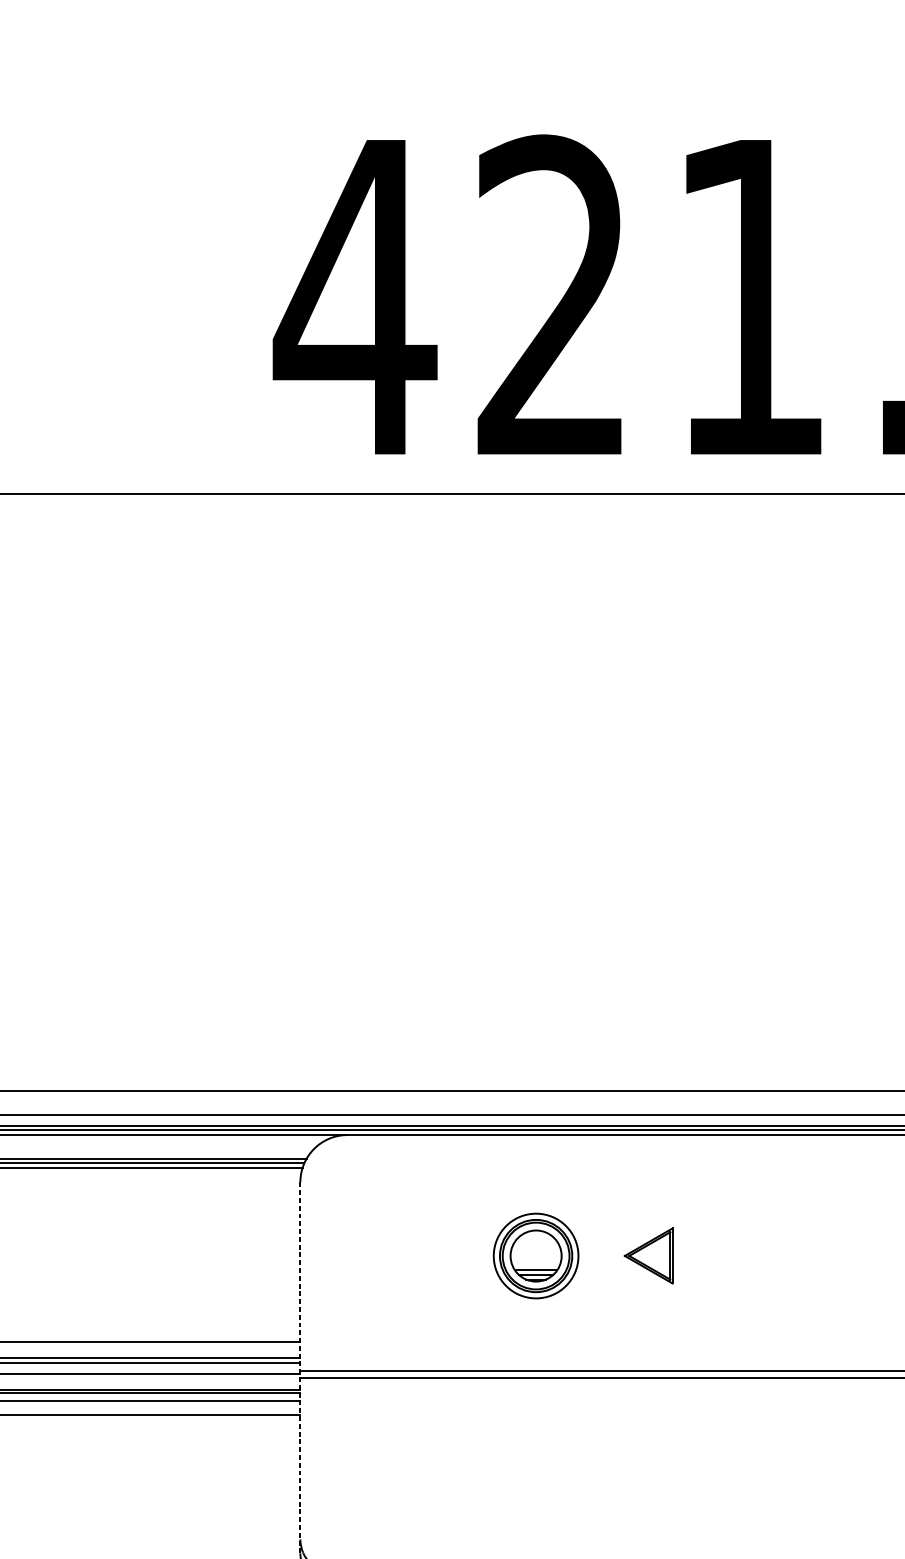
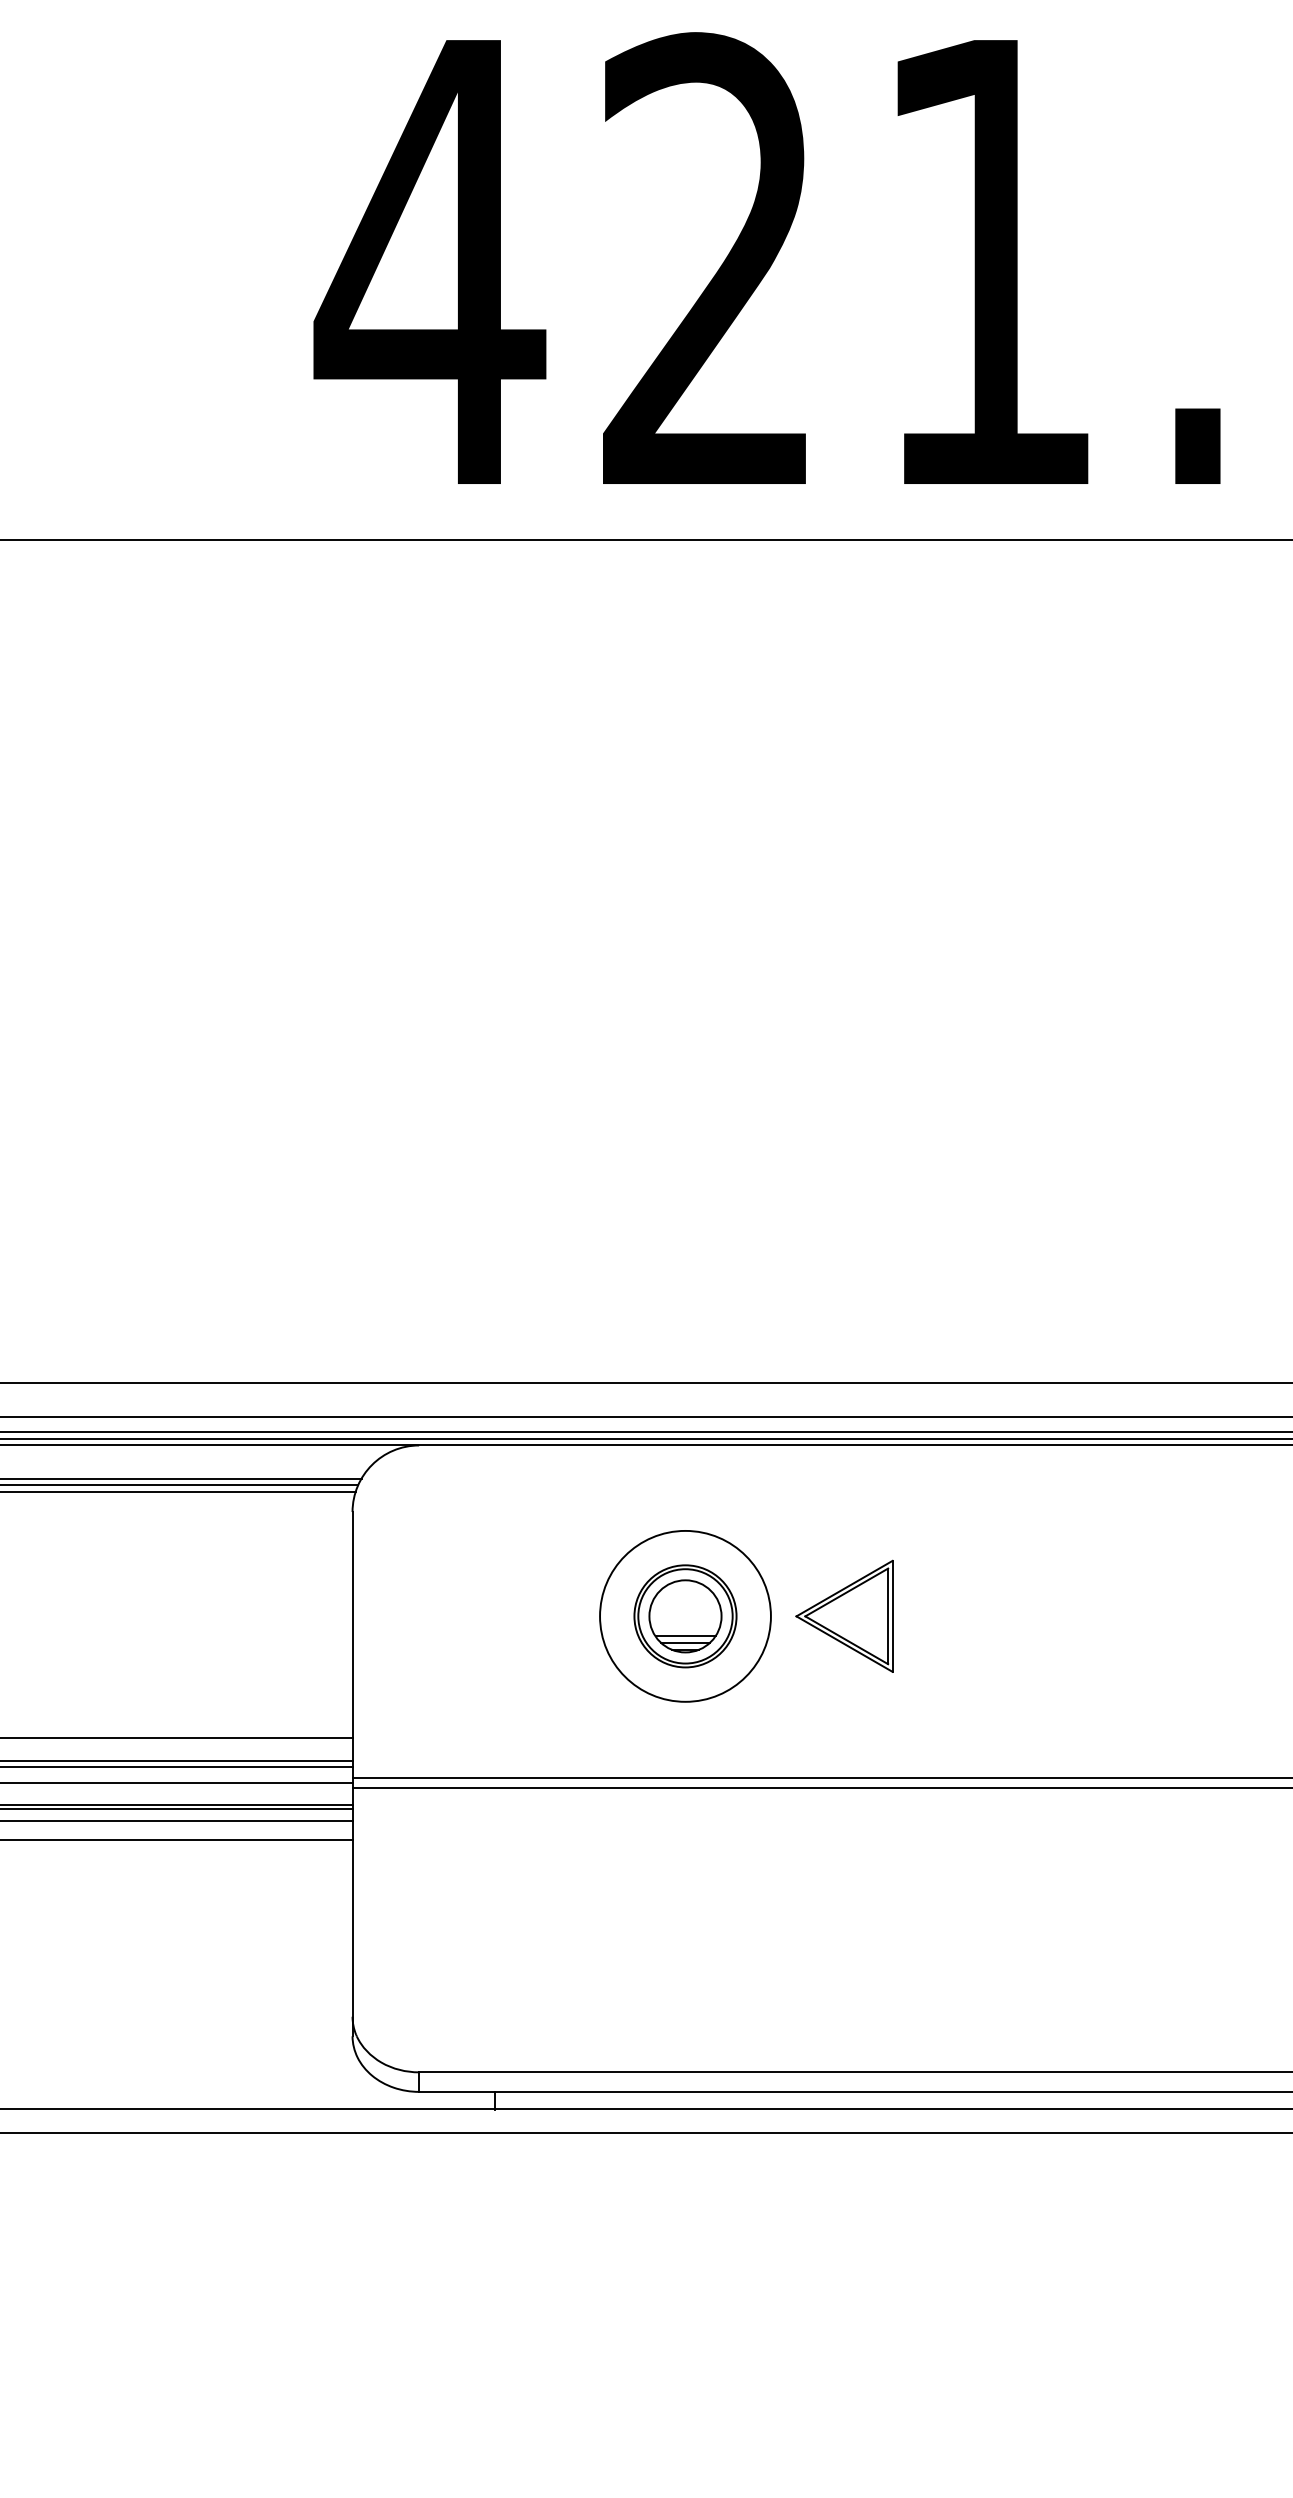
circle: (536, 1255) -> (685, 1615), size x1.43
part: (648, 1255) -> (844, 1615), size x1.43
line: (300, 1367) -> (352, 1773), dashed -> solid

